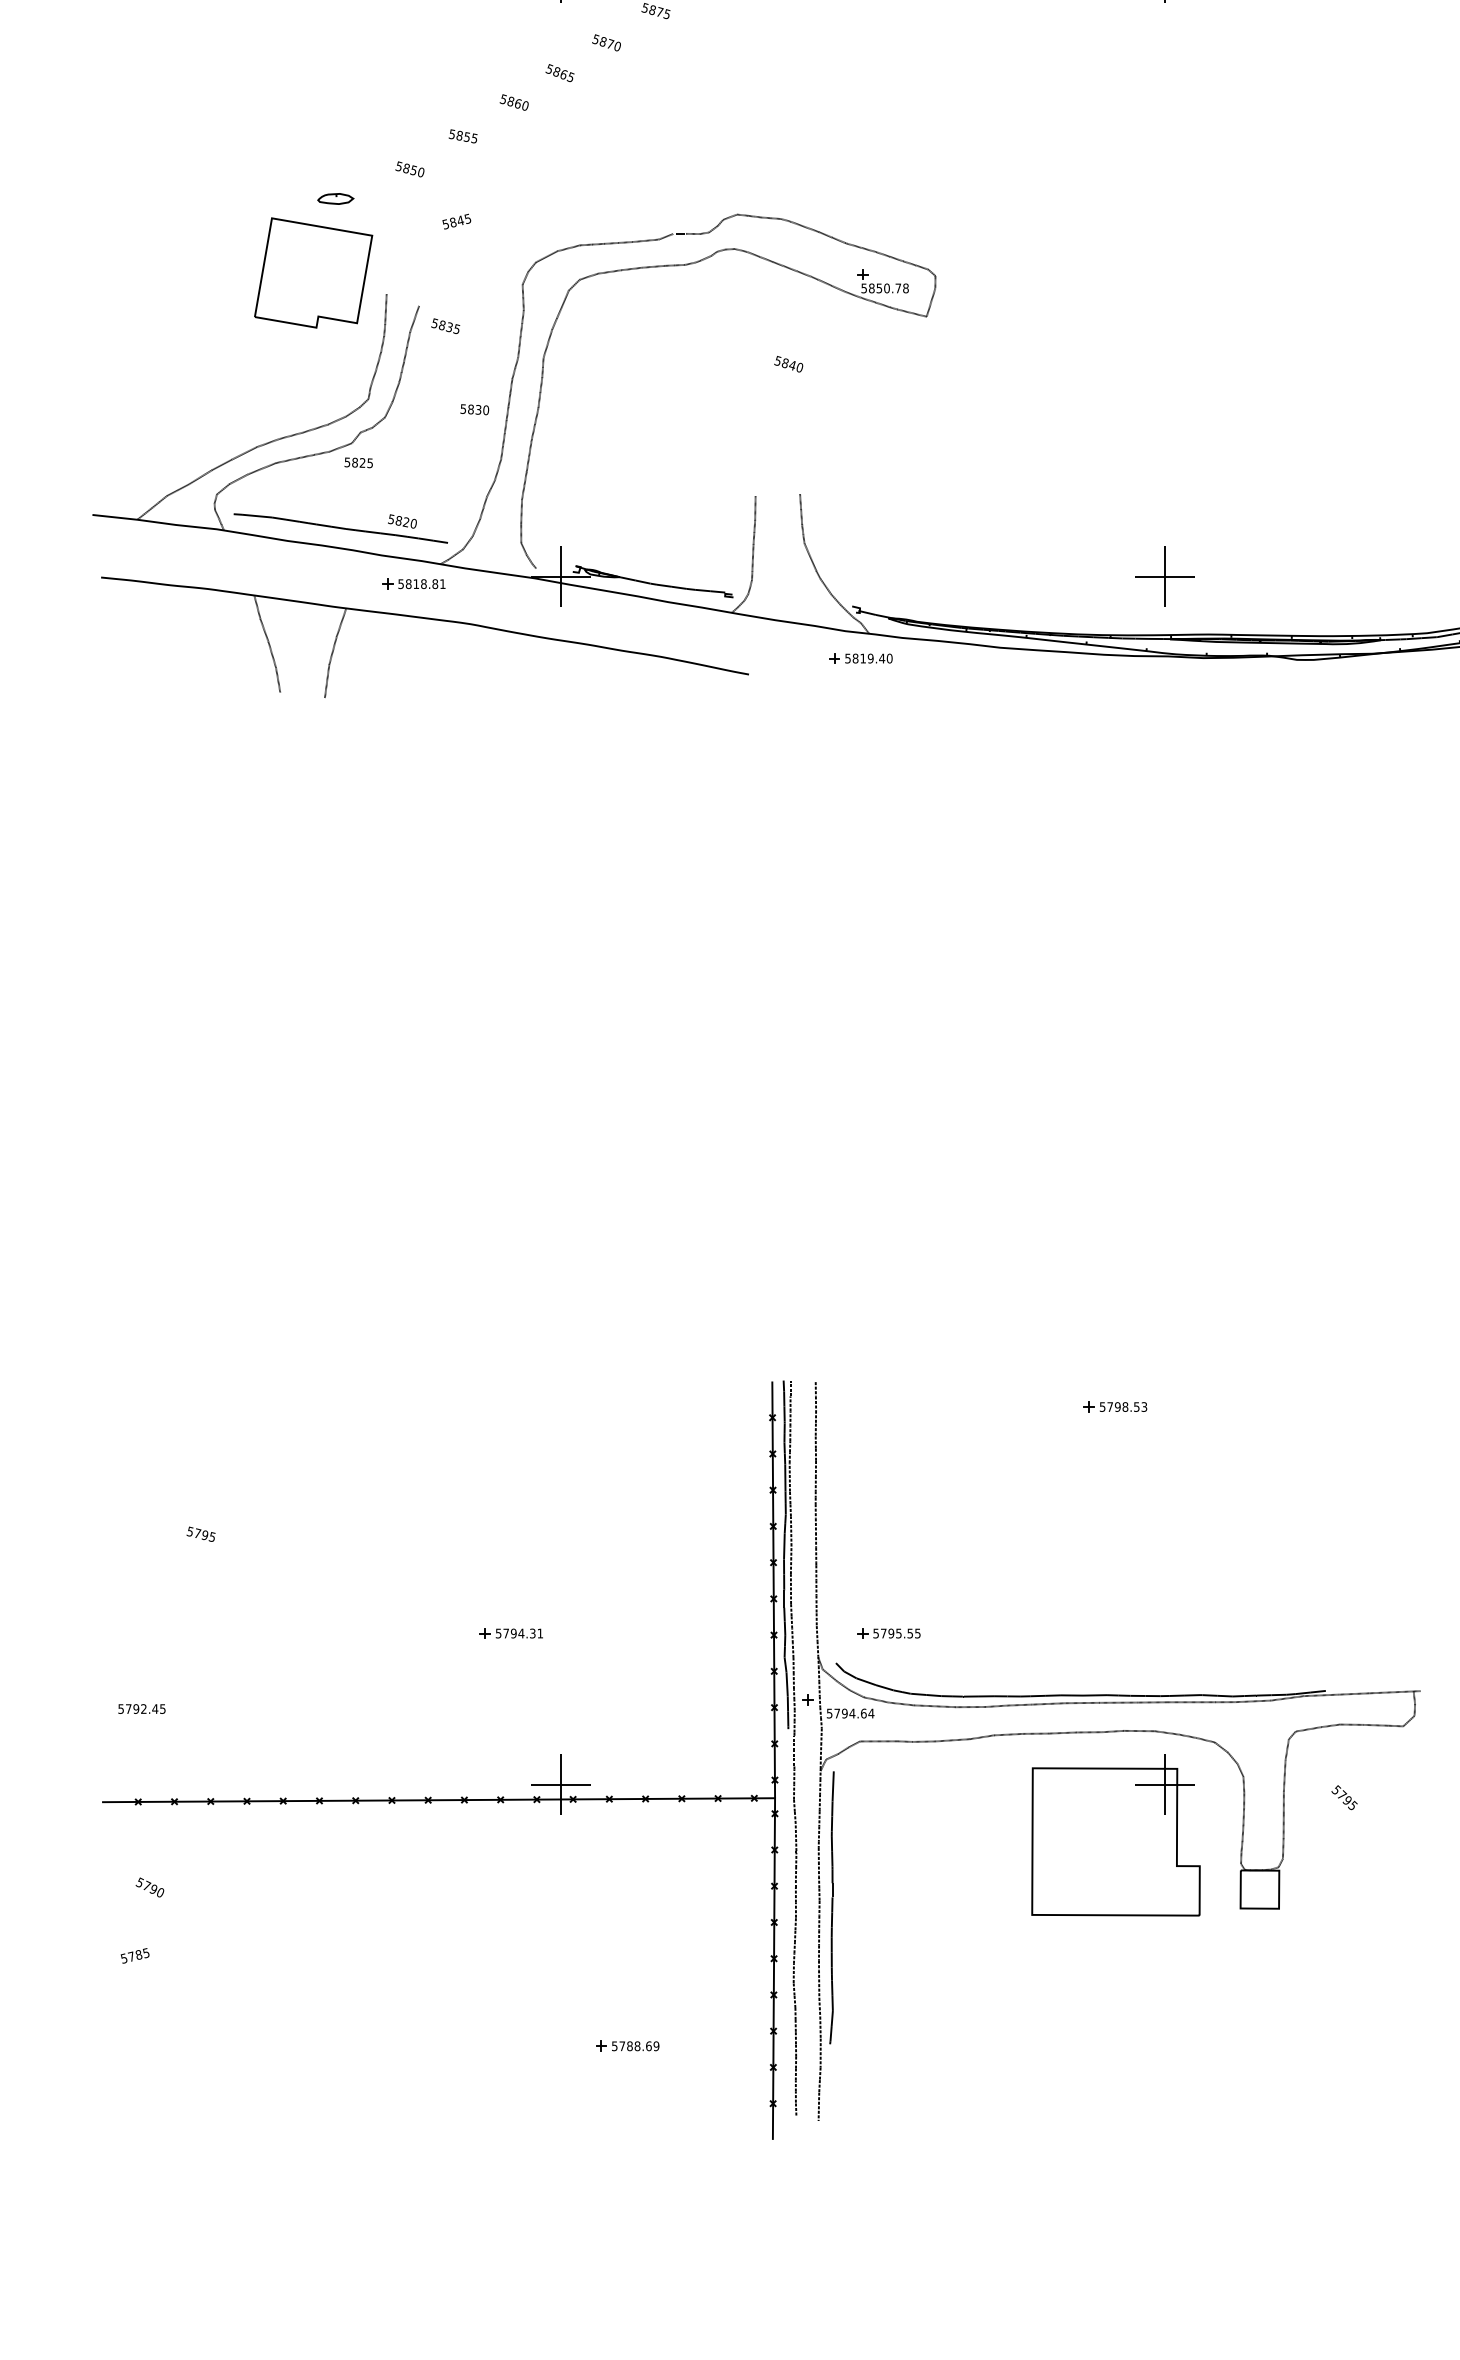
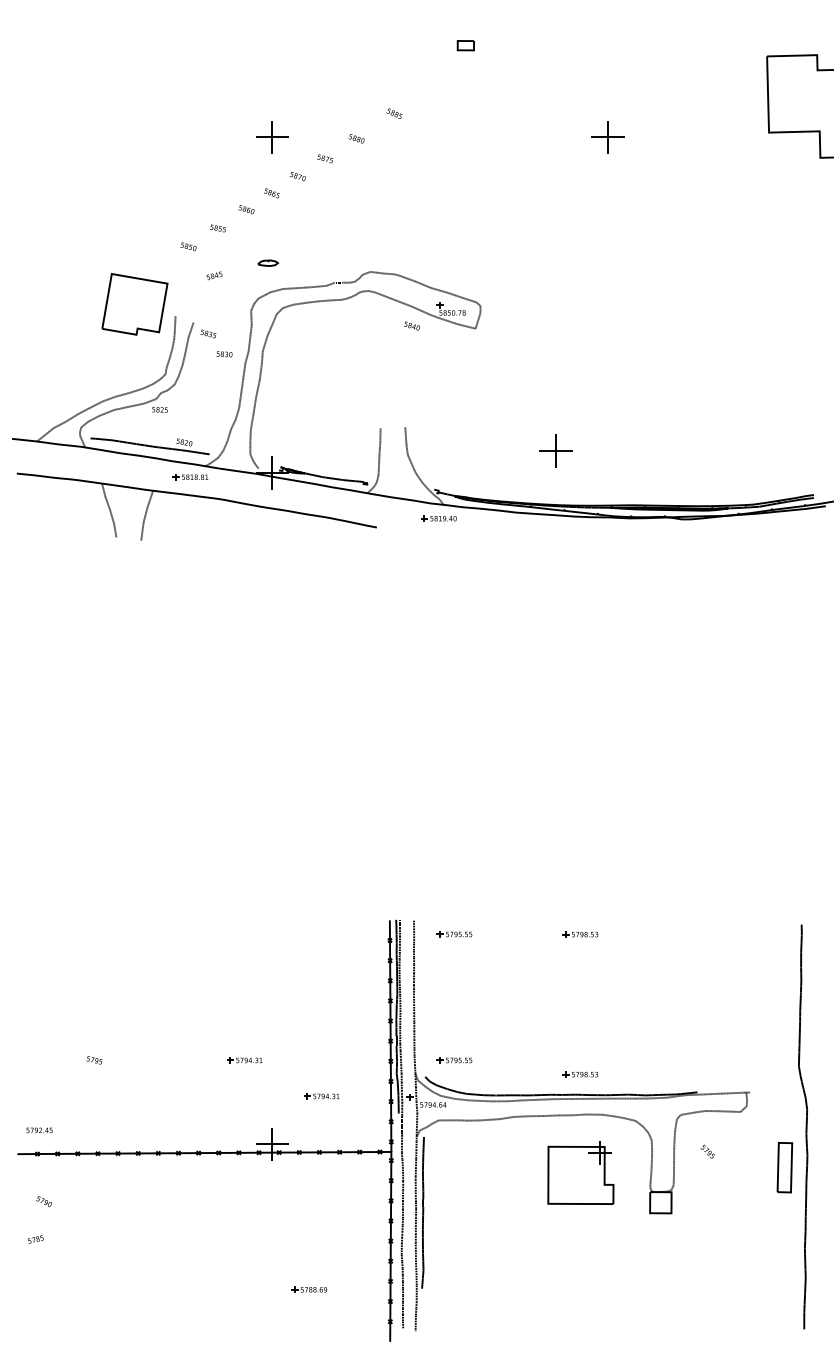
part: (336, 197) -> (268, 262), moved
text: (787, 363) -> (411, 325), moved
text: (474, 409) -> (224, 354), moved
part: (1163, 575) -> (555, 450), moved
part: (888, 1406) -> (454, 934), added
text: (201, 1534) -> (94, 1060), moved
part: (1115, 1658) -> (580, 1074), added
part: (649, 1698) -> (321, 1096), added
text: (141, 1709) -> (39, 1130), moved
part: (1115, 1836) -> (580, 1173), size x0.7

